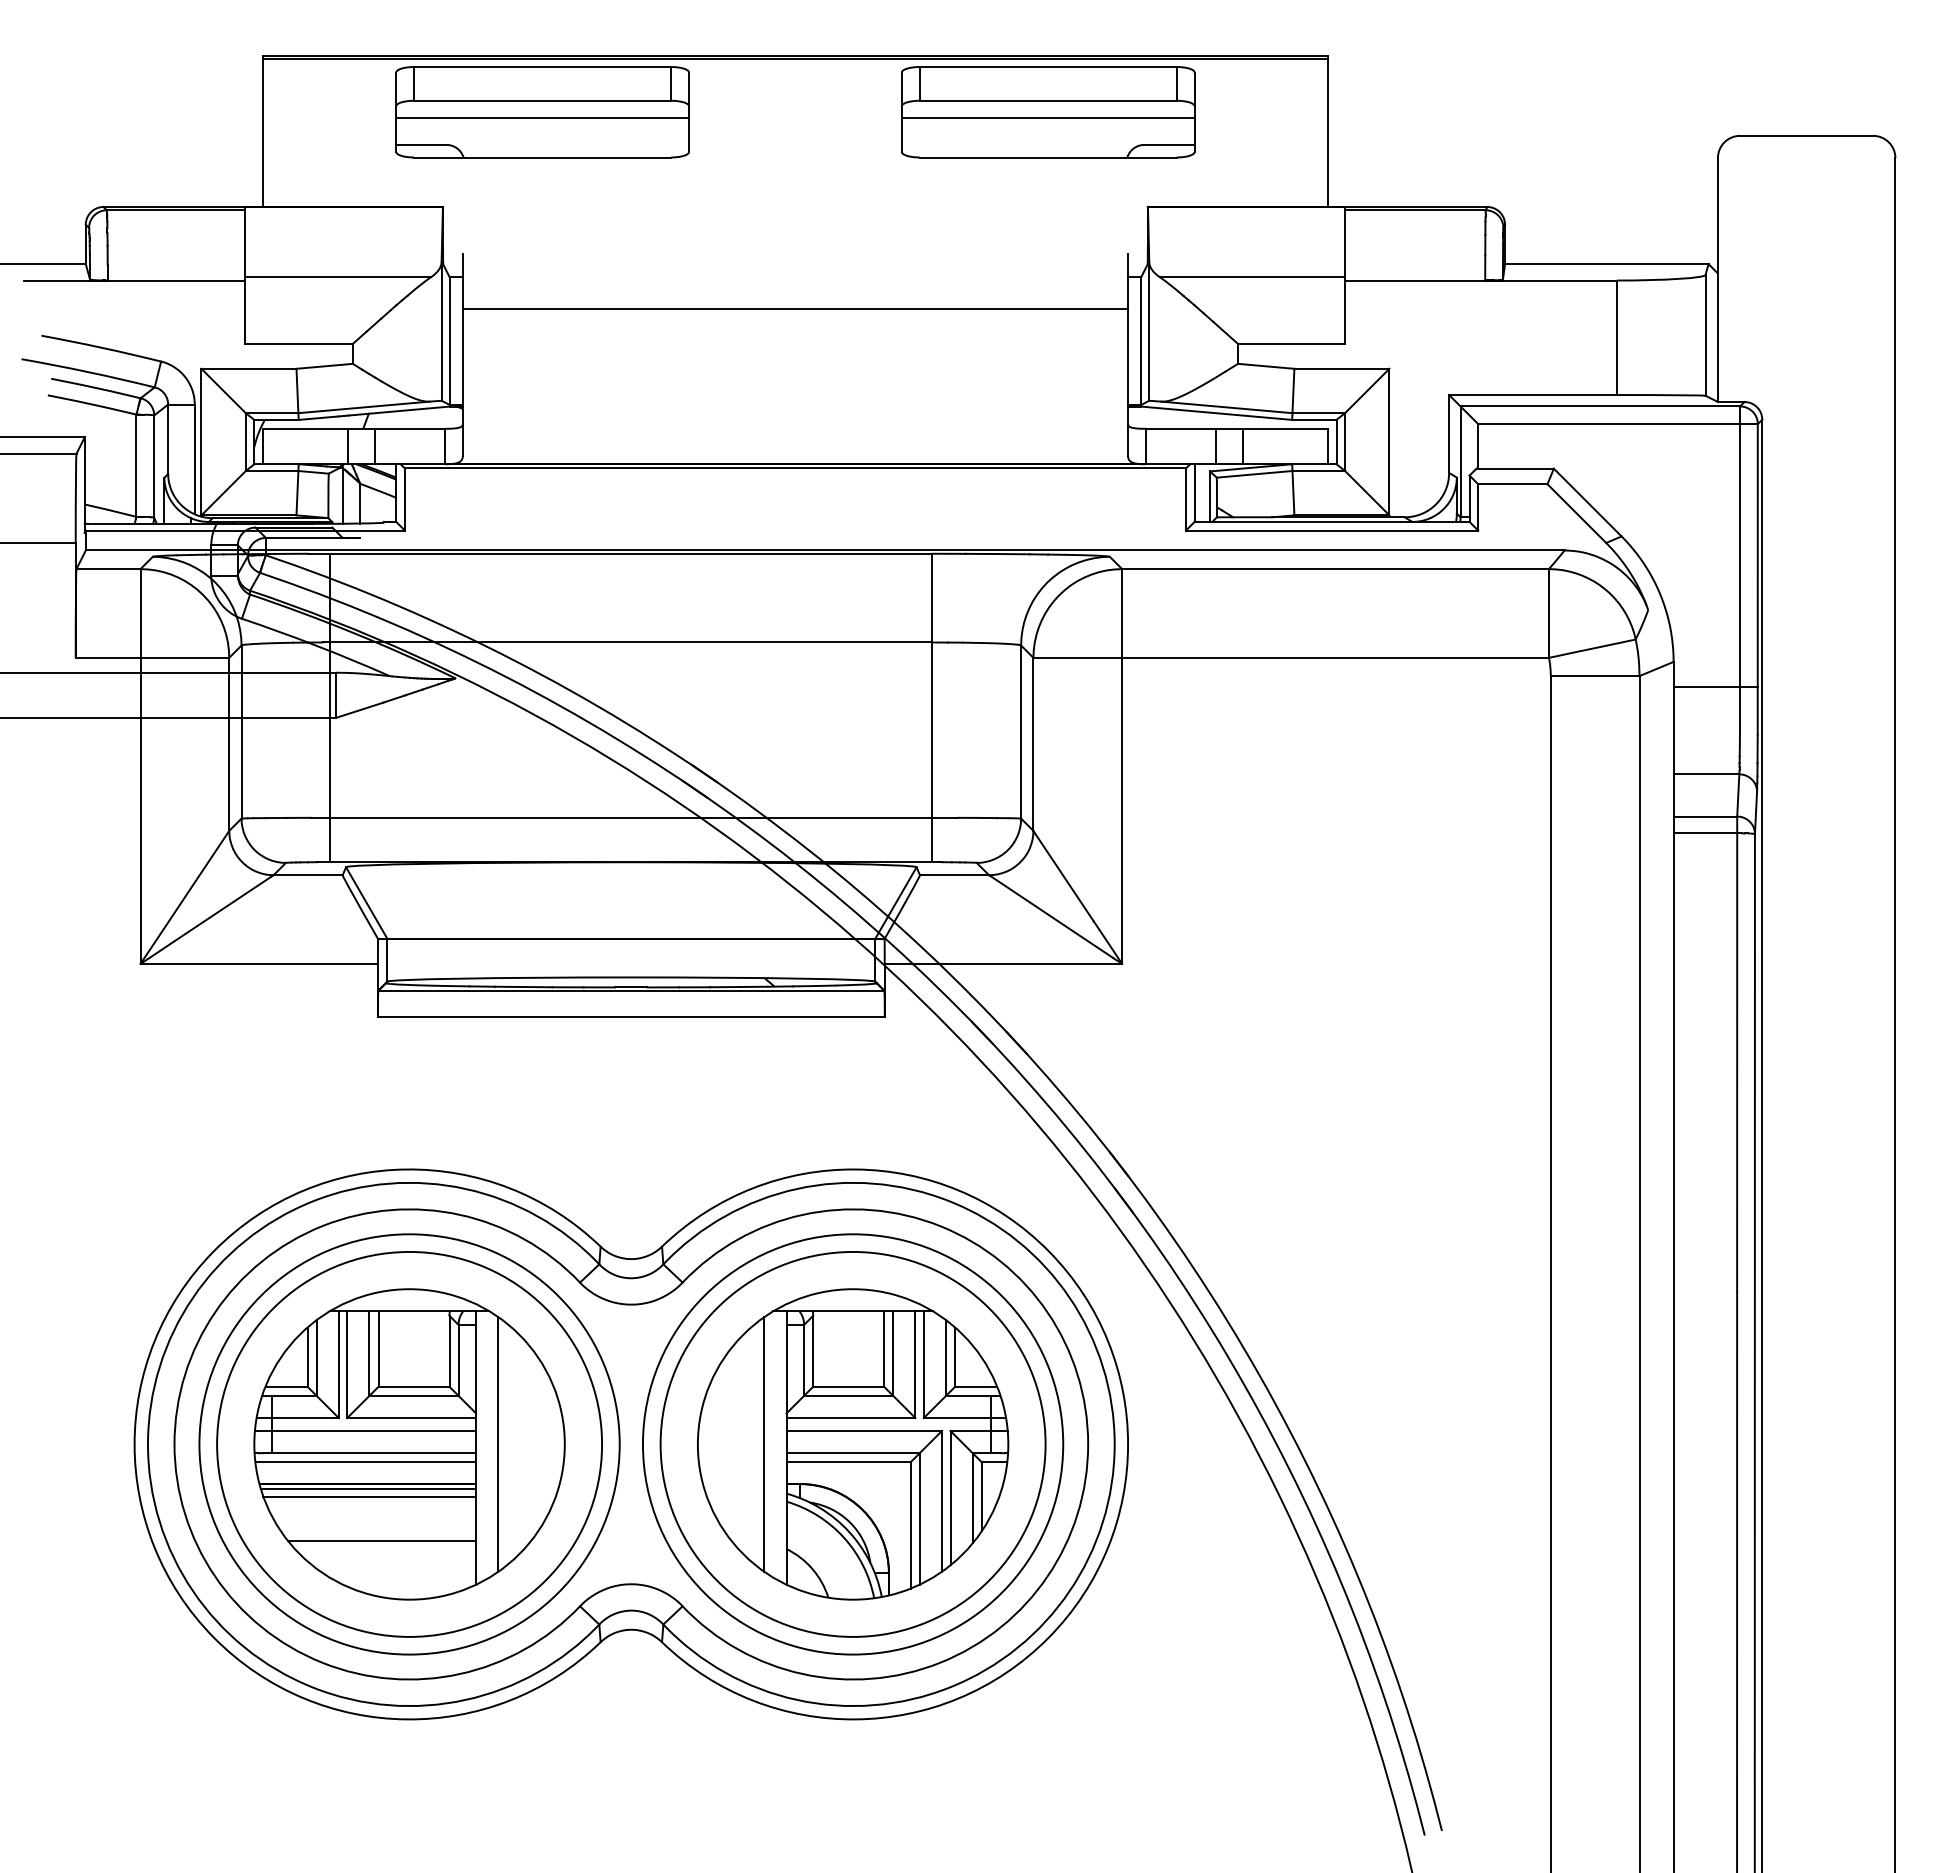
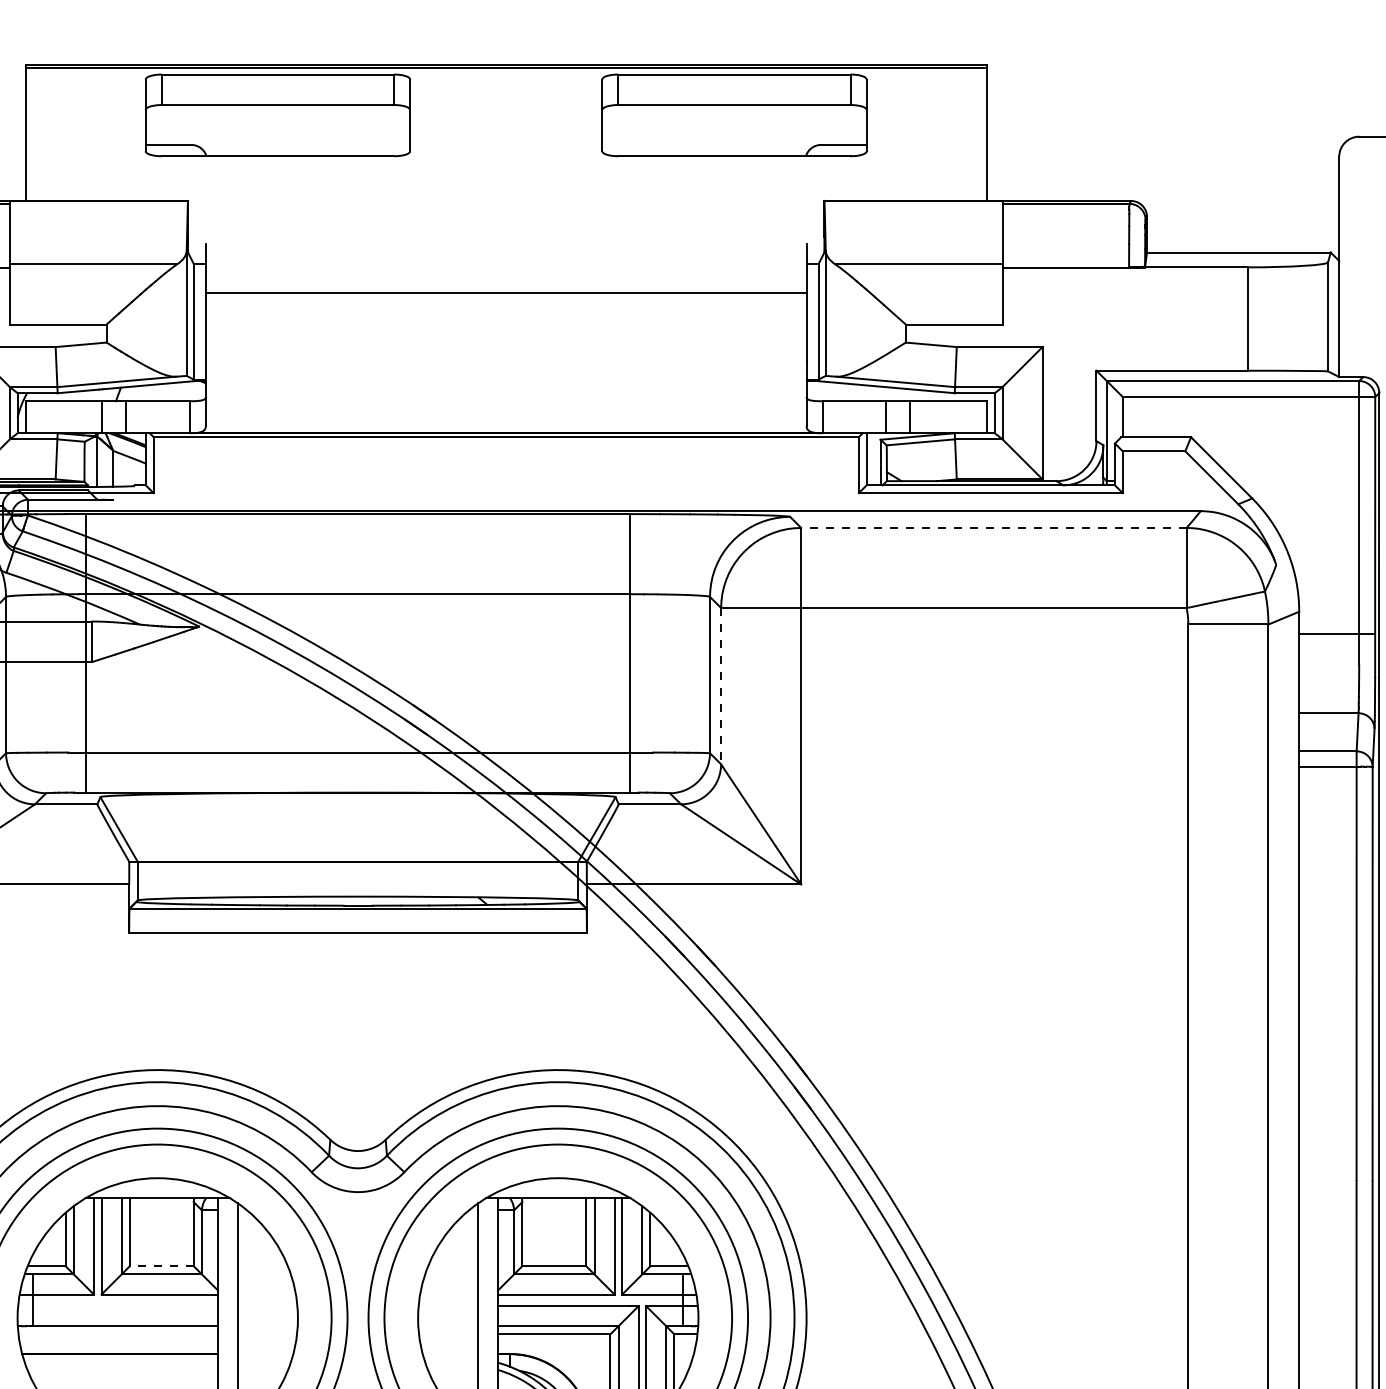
line: (542, 118) -> (277, 121), removed
line: (1047, 118) -> (733, 121), removed
line: (1335, 569) -> (993, 528), solid -> dashed
line: (1033, 744) -> (721, 686), solid -> dashed
line: (413, 1386) -> (161, 1266), solid -> dashed
line: (365, 1430) -> (117, 1305), removed
line: (365, 1462) -> (117, 1334), removed
line: (368, 1488) -> (120, 1358), removed
line: (369, 1496) -> (121, 1365), removed

